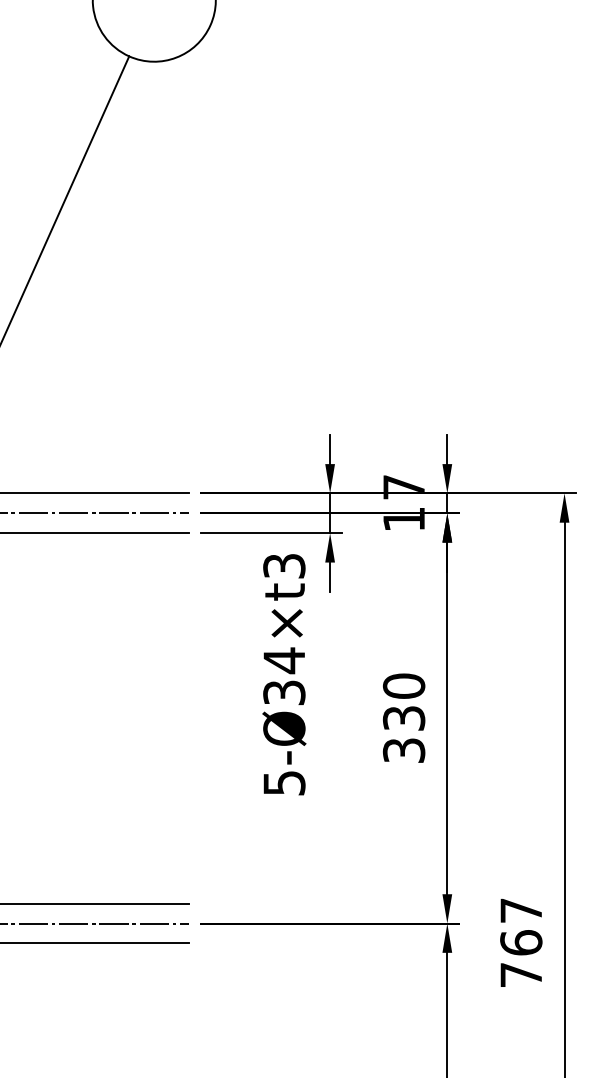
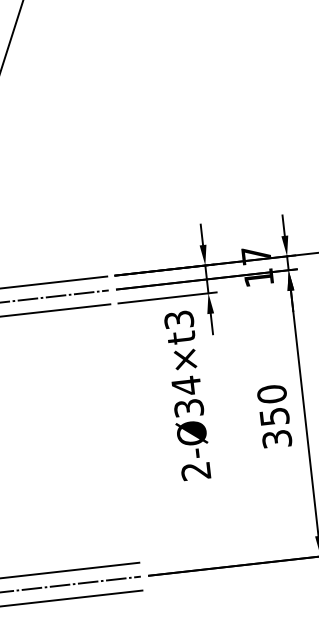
text: (403, 718) -> (274, 416), 330 -> 350
text: (284, 783) -> (196, 471), 5-Ø34×t3 -> 2-Ø34×t3

